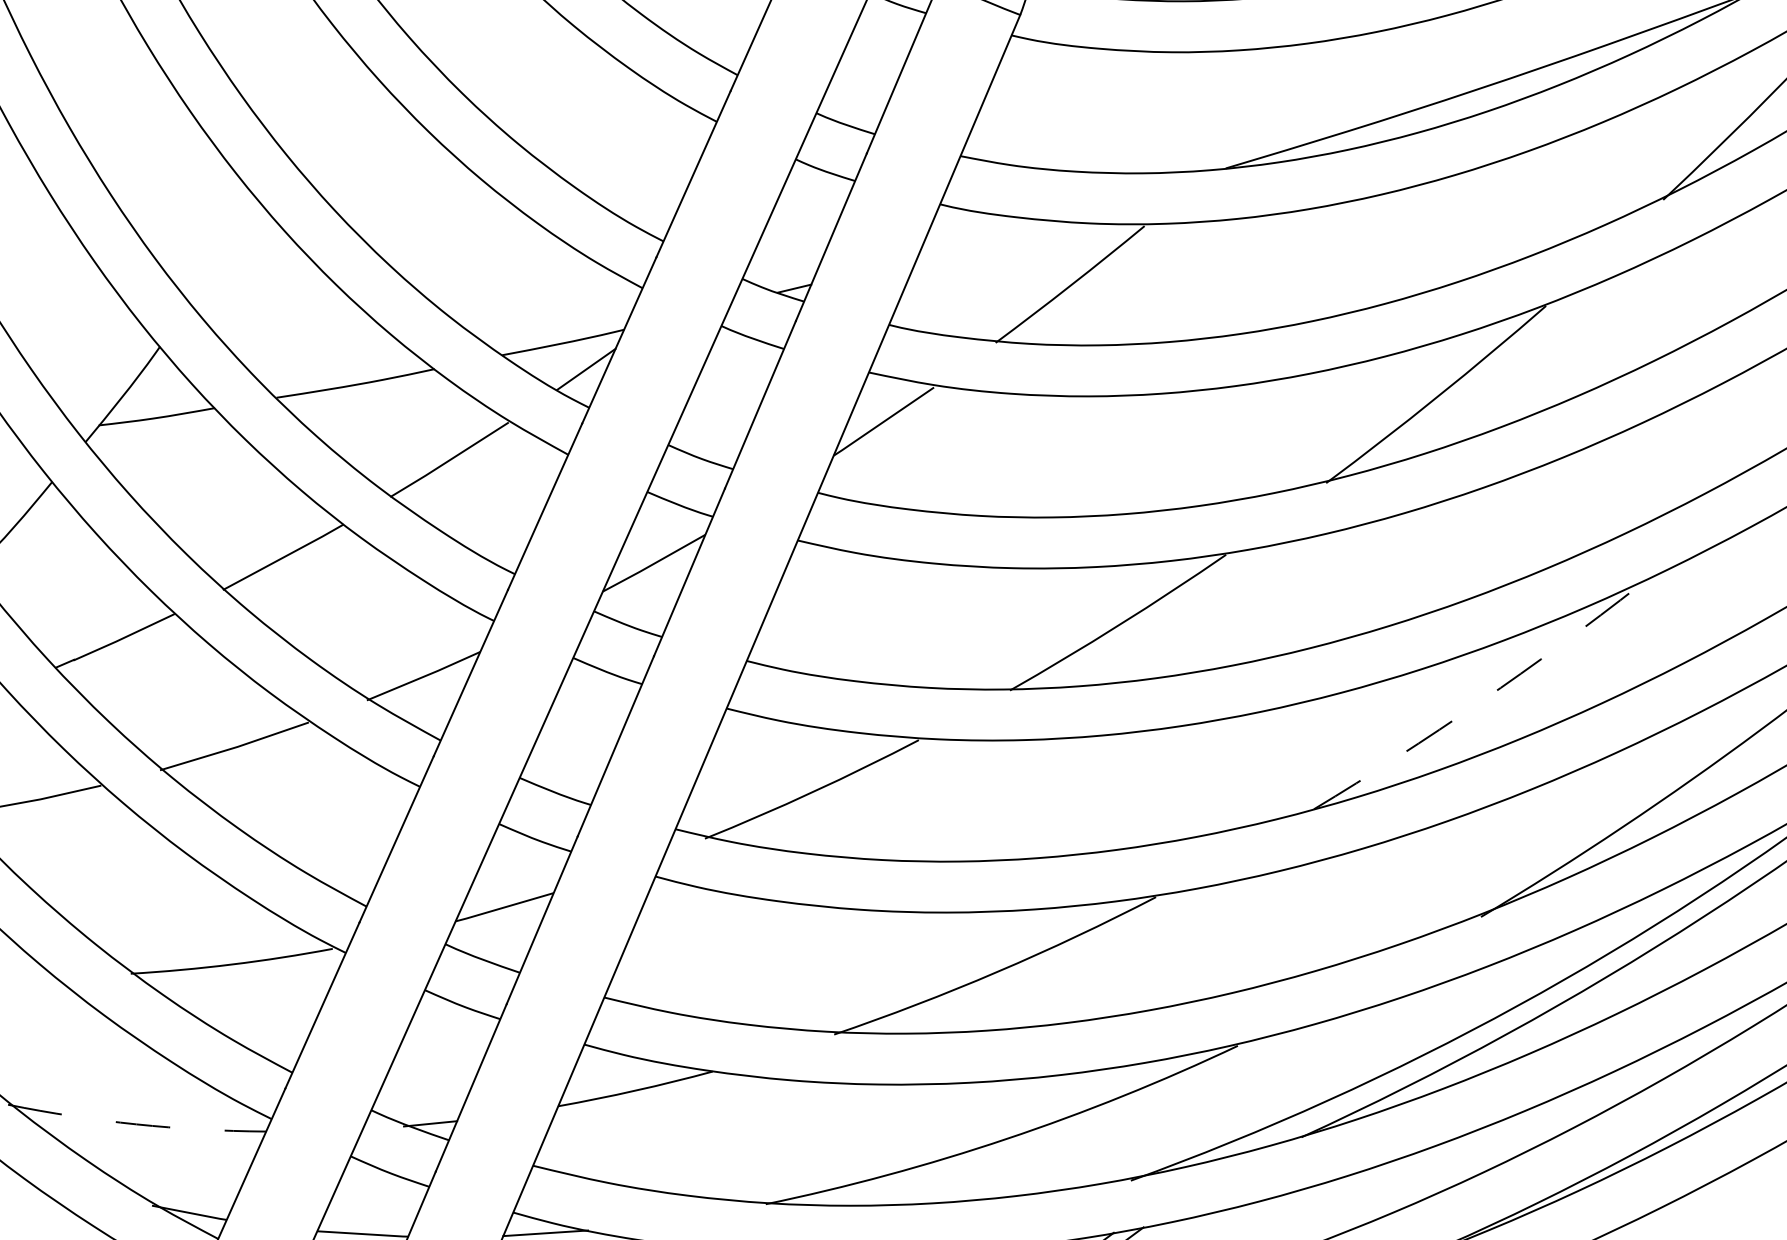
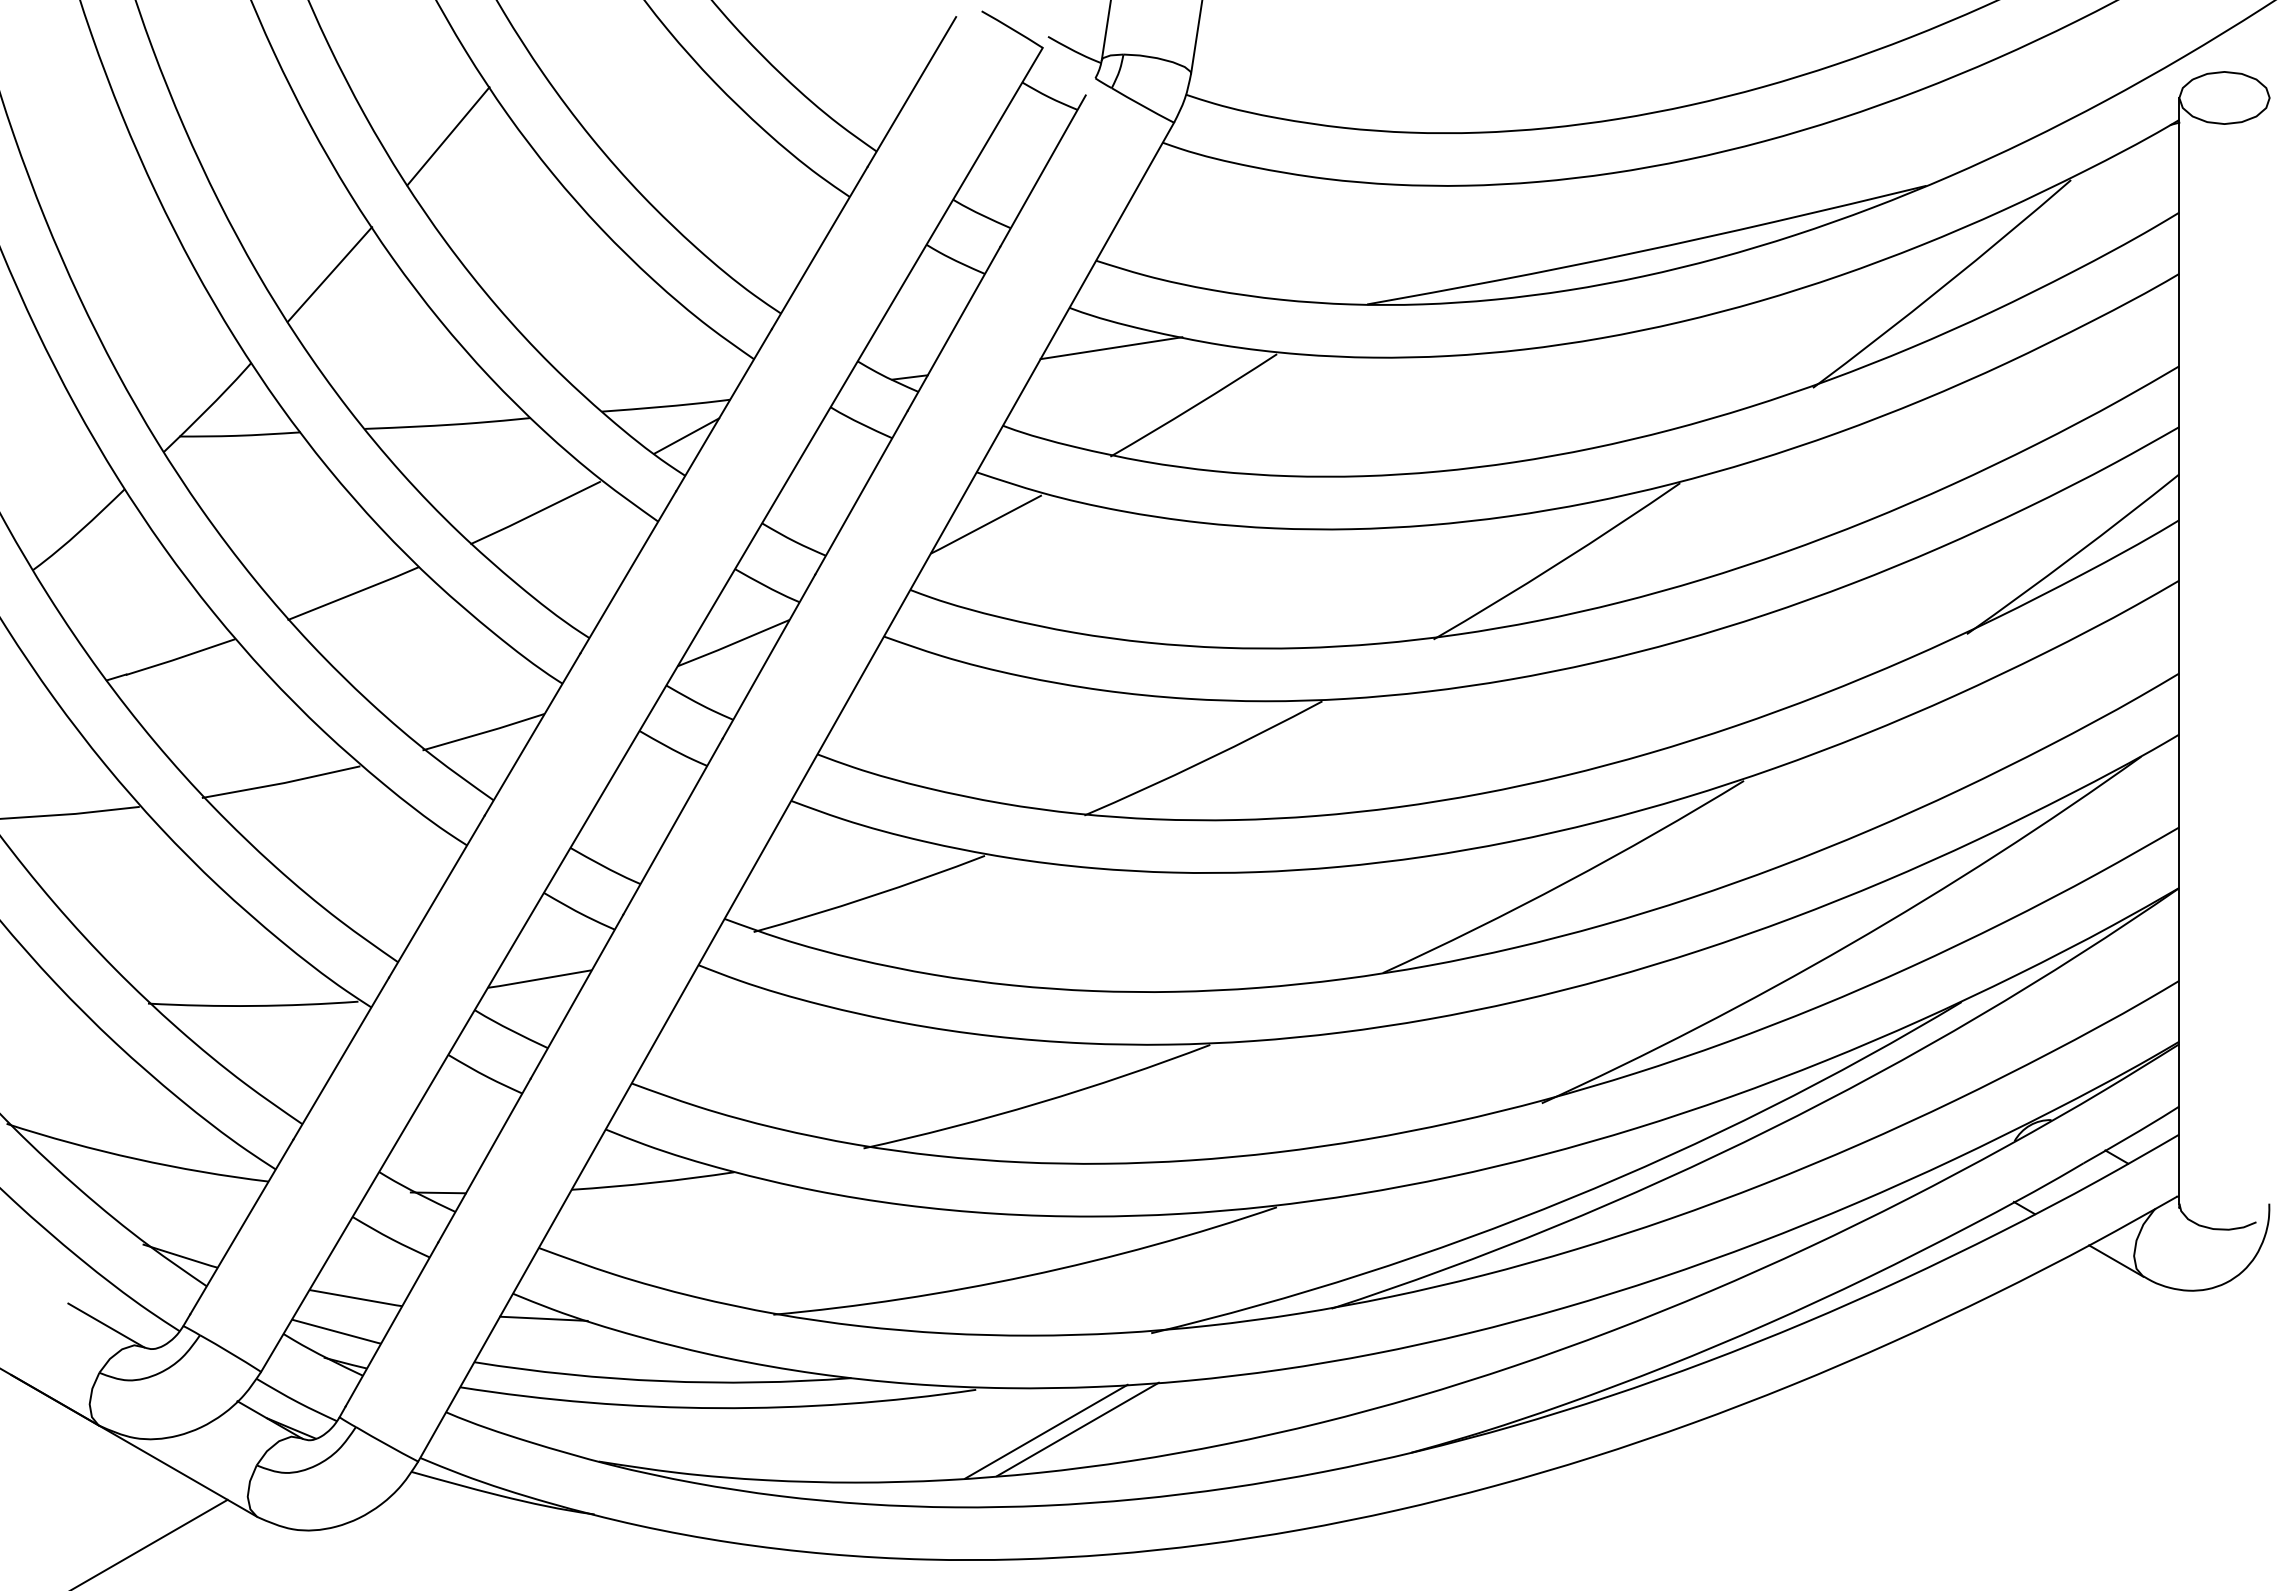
line: (324, 107) -> (448, 136), added
line: (984, 238) -> (1111, 348), added
line: (225, 253) -> (329, 274), added
arc: (1480, 702) -> (1566, 882), dashed -> solid
arc: (136, 1124) -> (136, 1159), dashed -> solid

